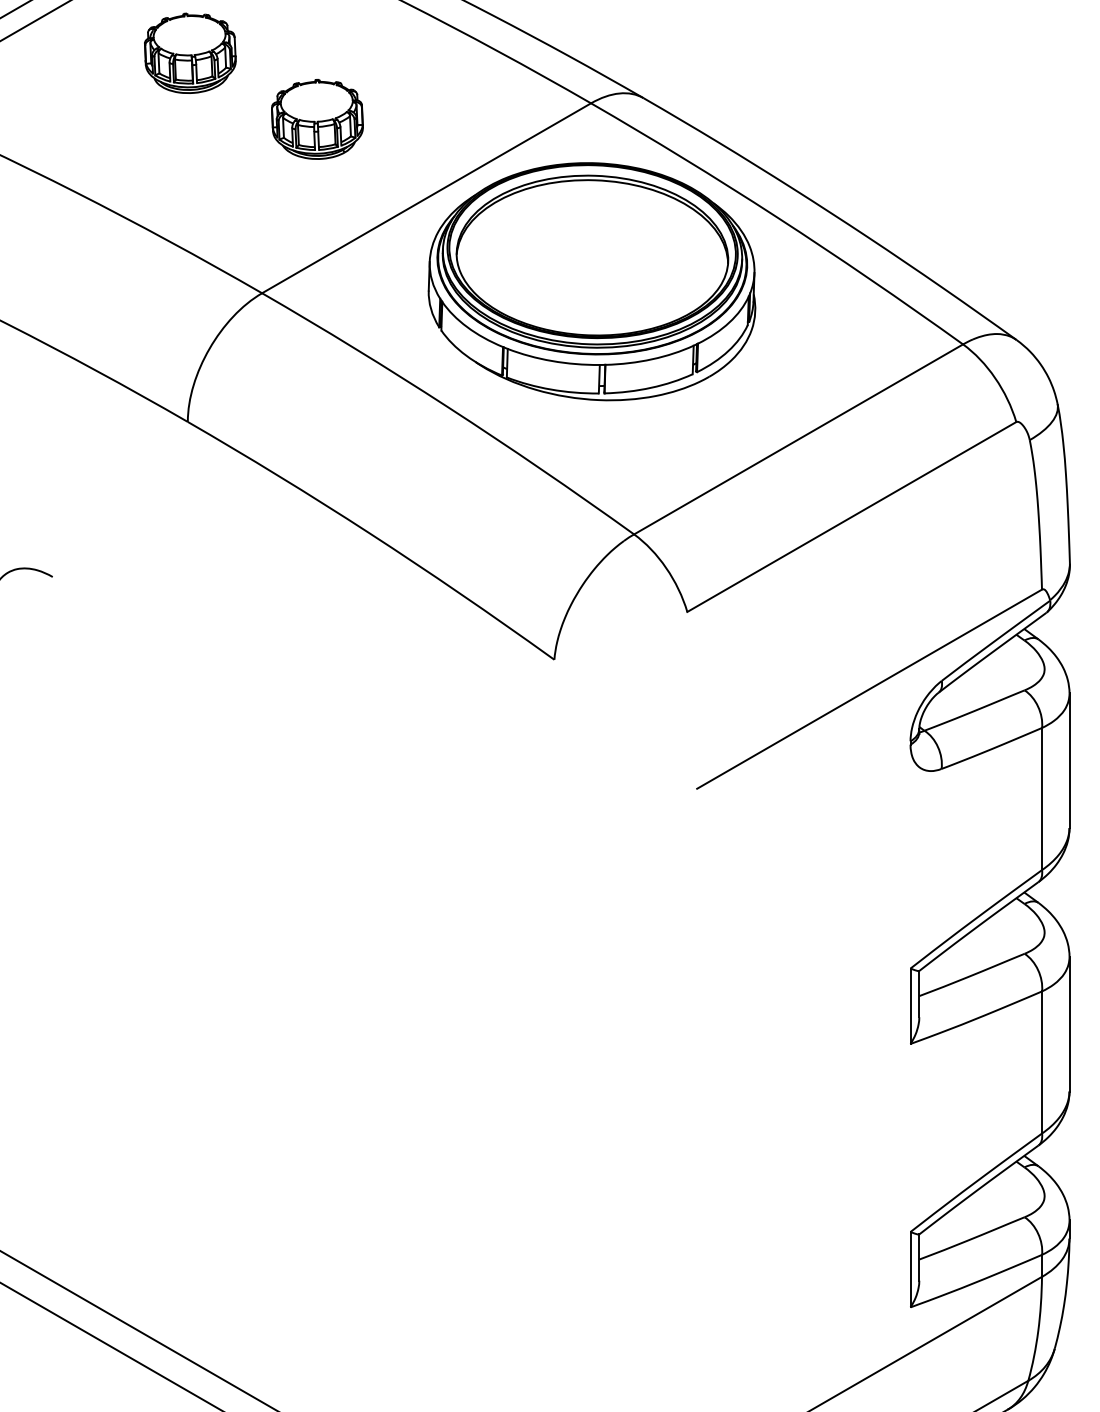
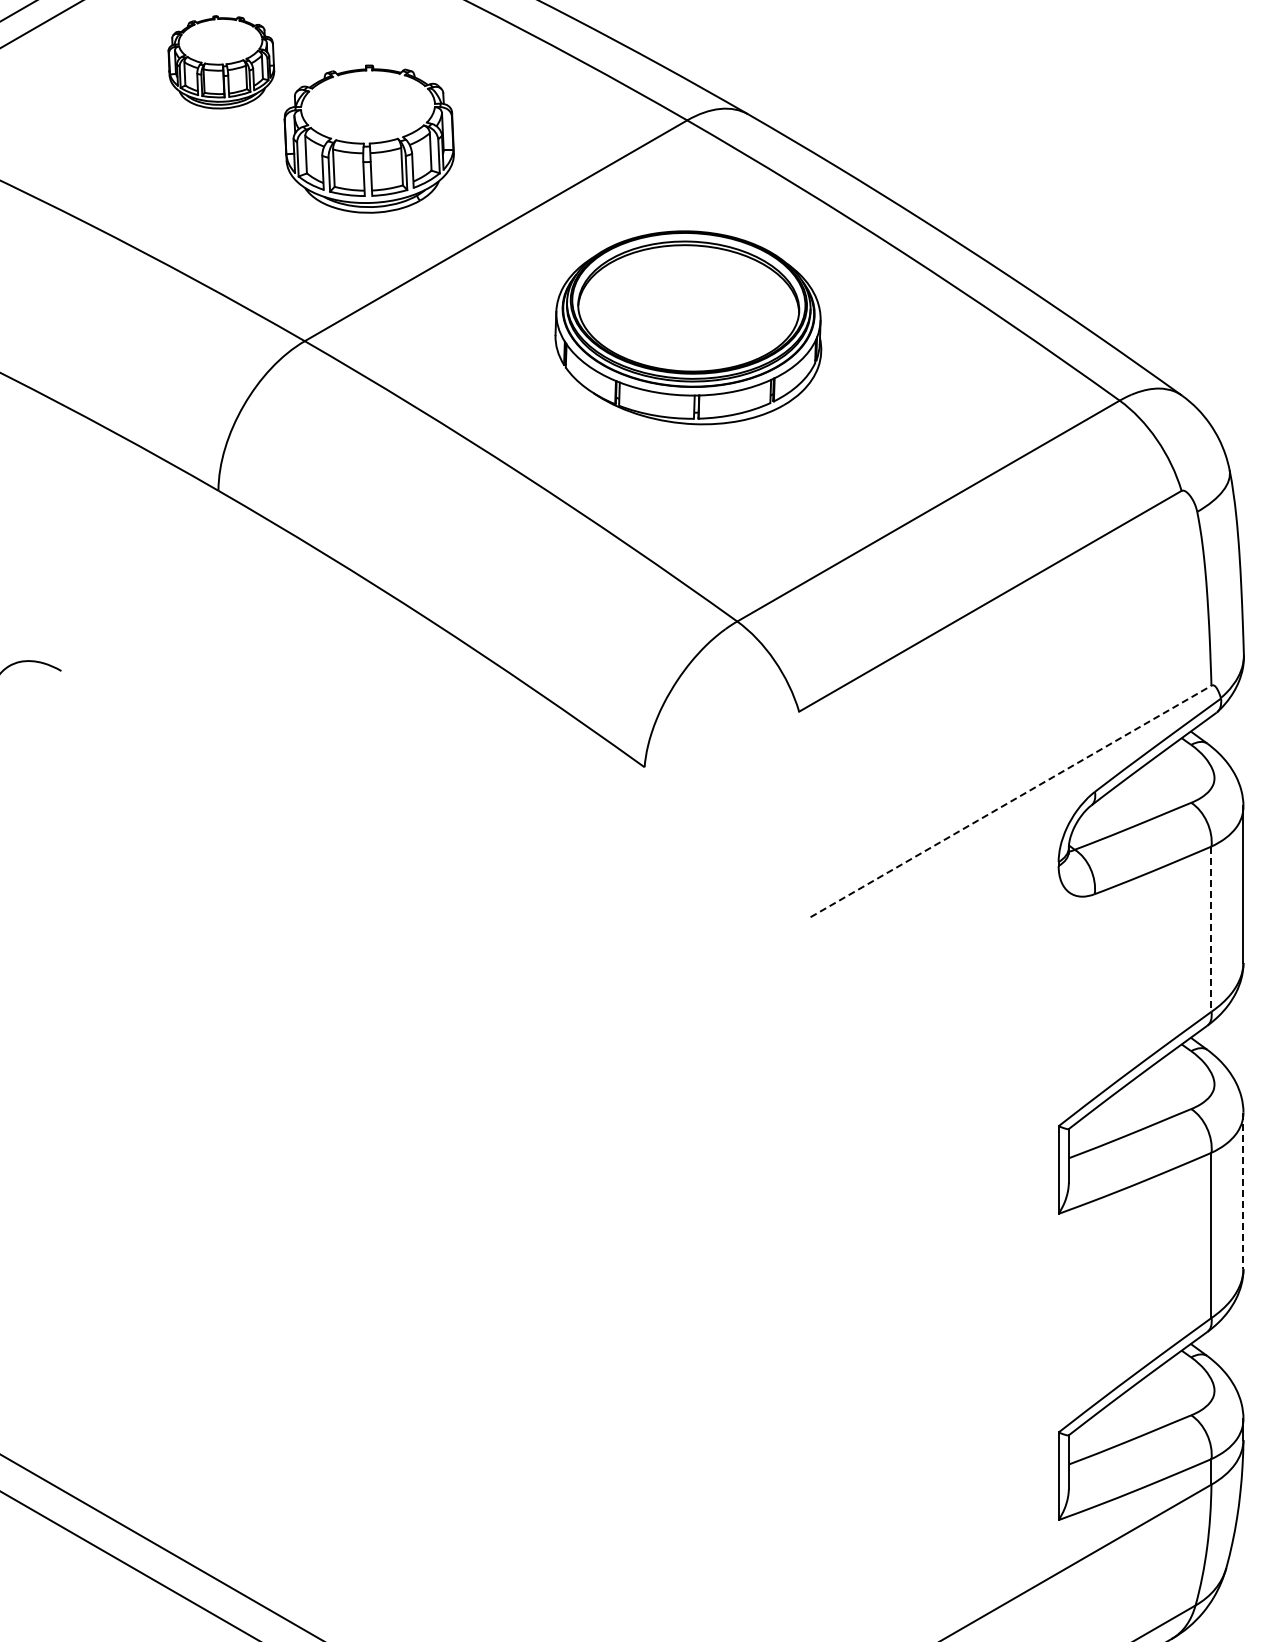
part: (316, 118) -> (368, 138), size x1.6
part: (592, 281) -> (688, 327), size x0.7
line: (869, 689) -> (1011, 801), solid -> dashed
line: (1042, 799) -> (1211, 929), solid -> dashed
line: (1069, 1024) -> (1243, 1191), solid -> dashed

